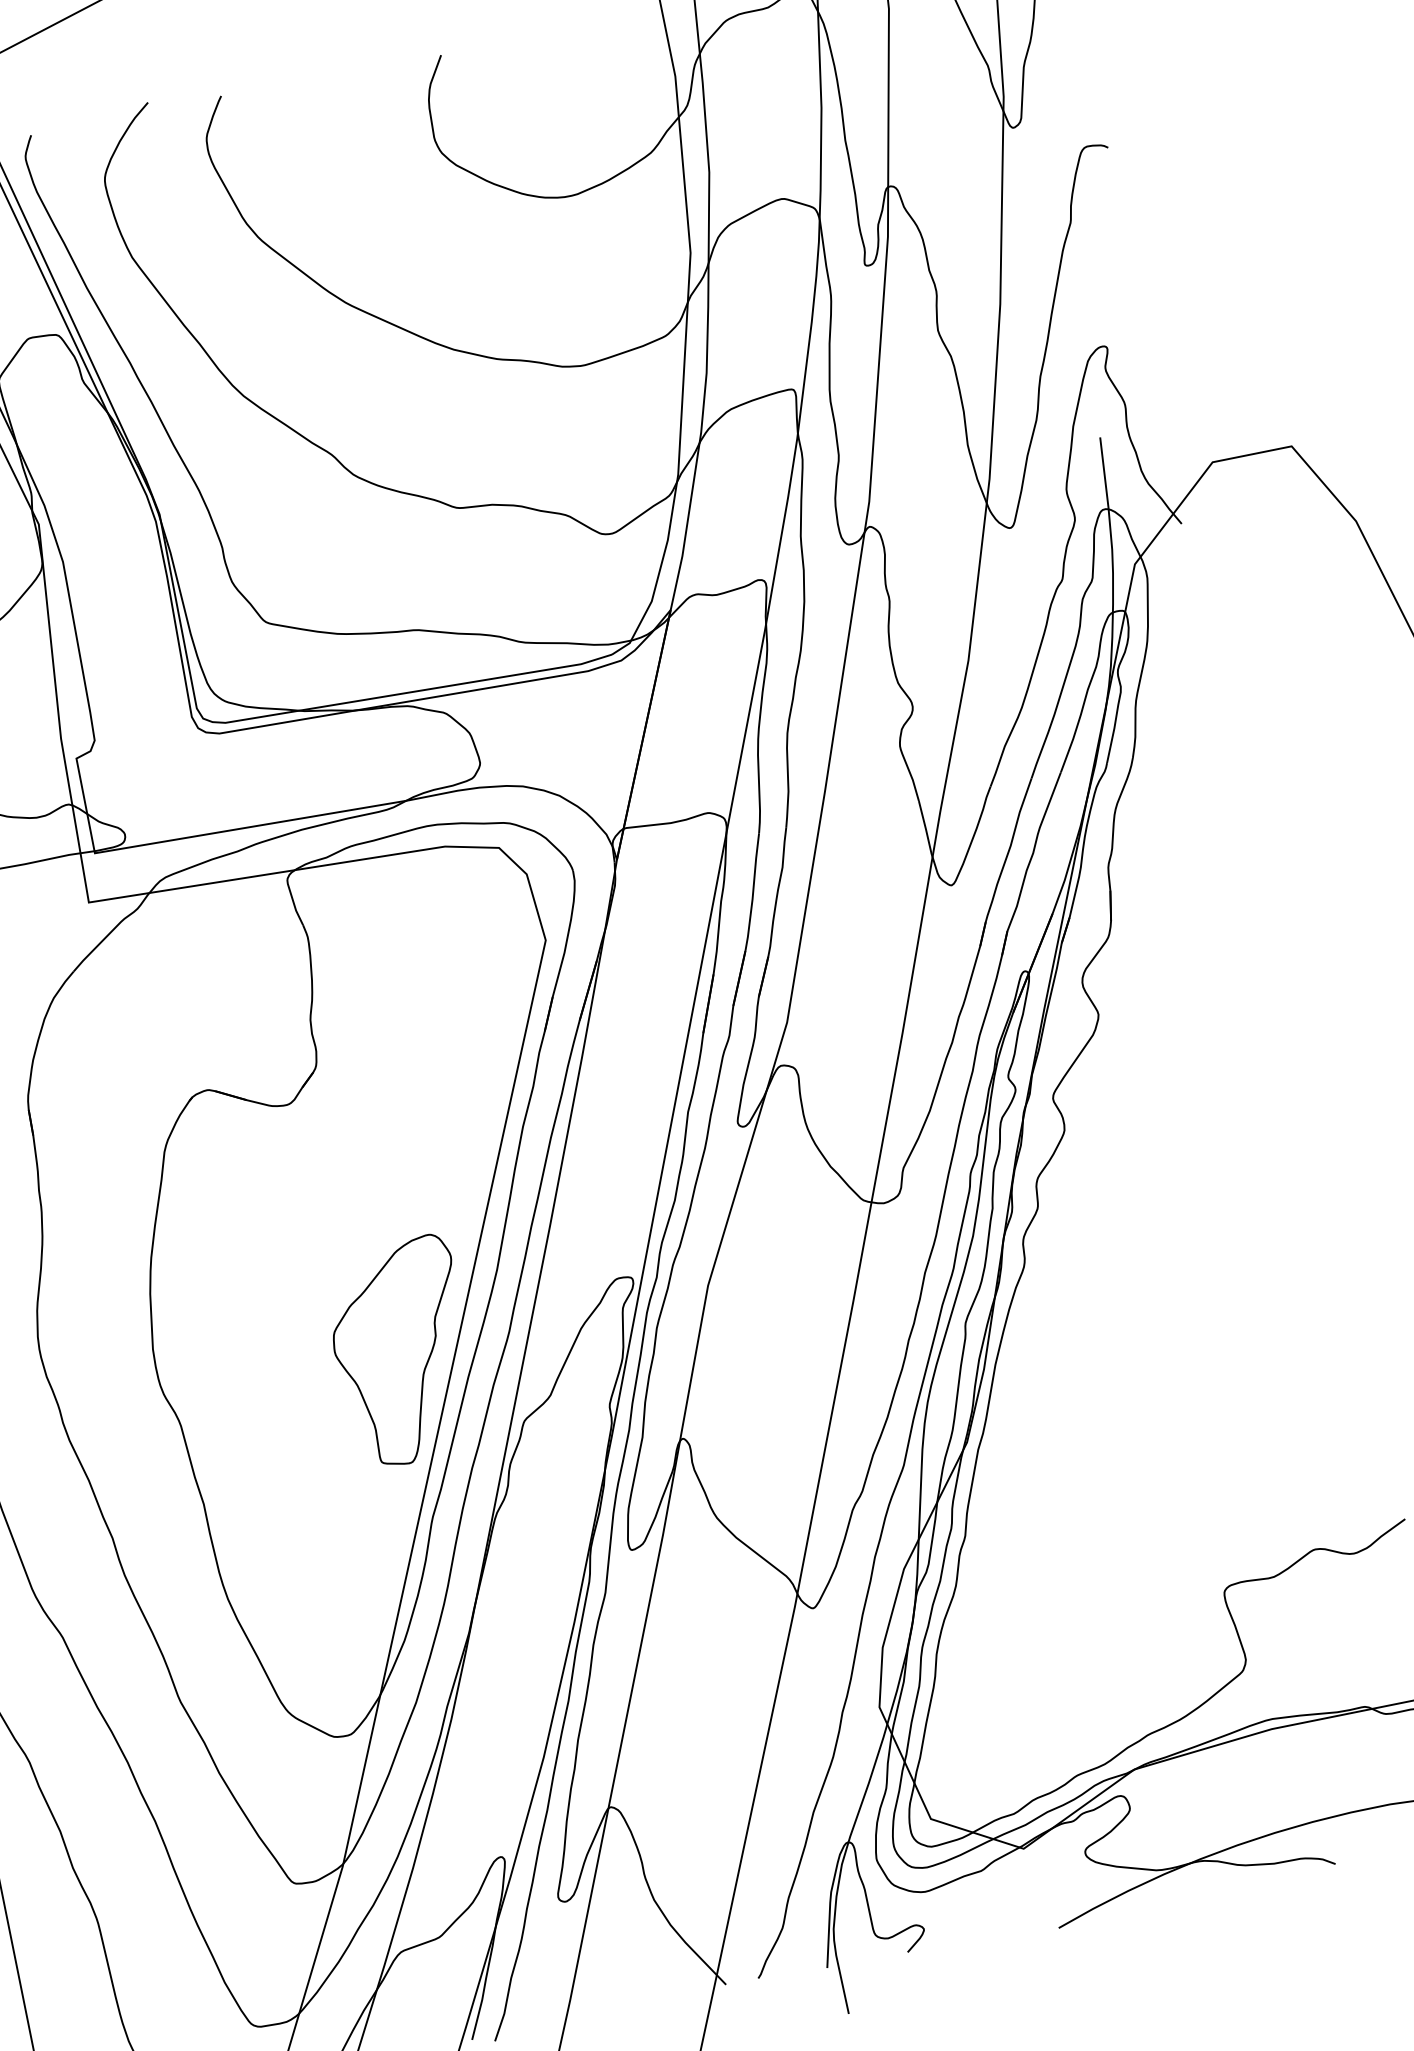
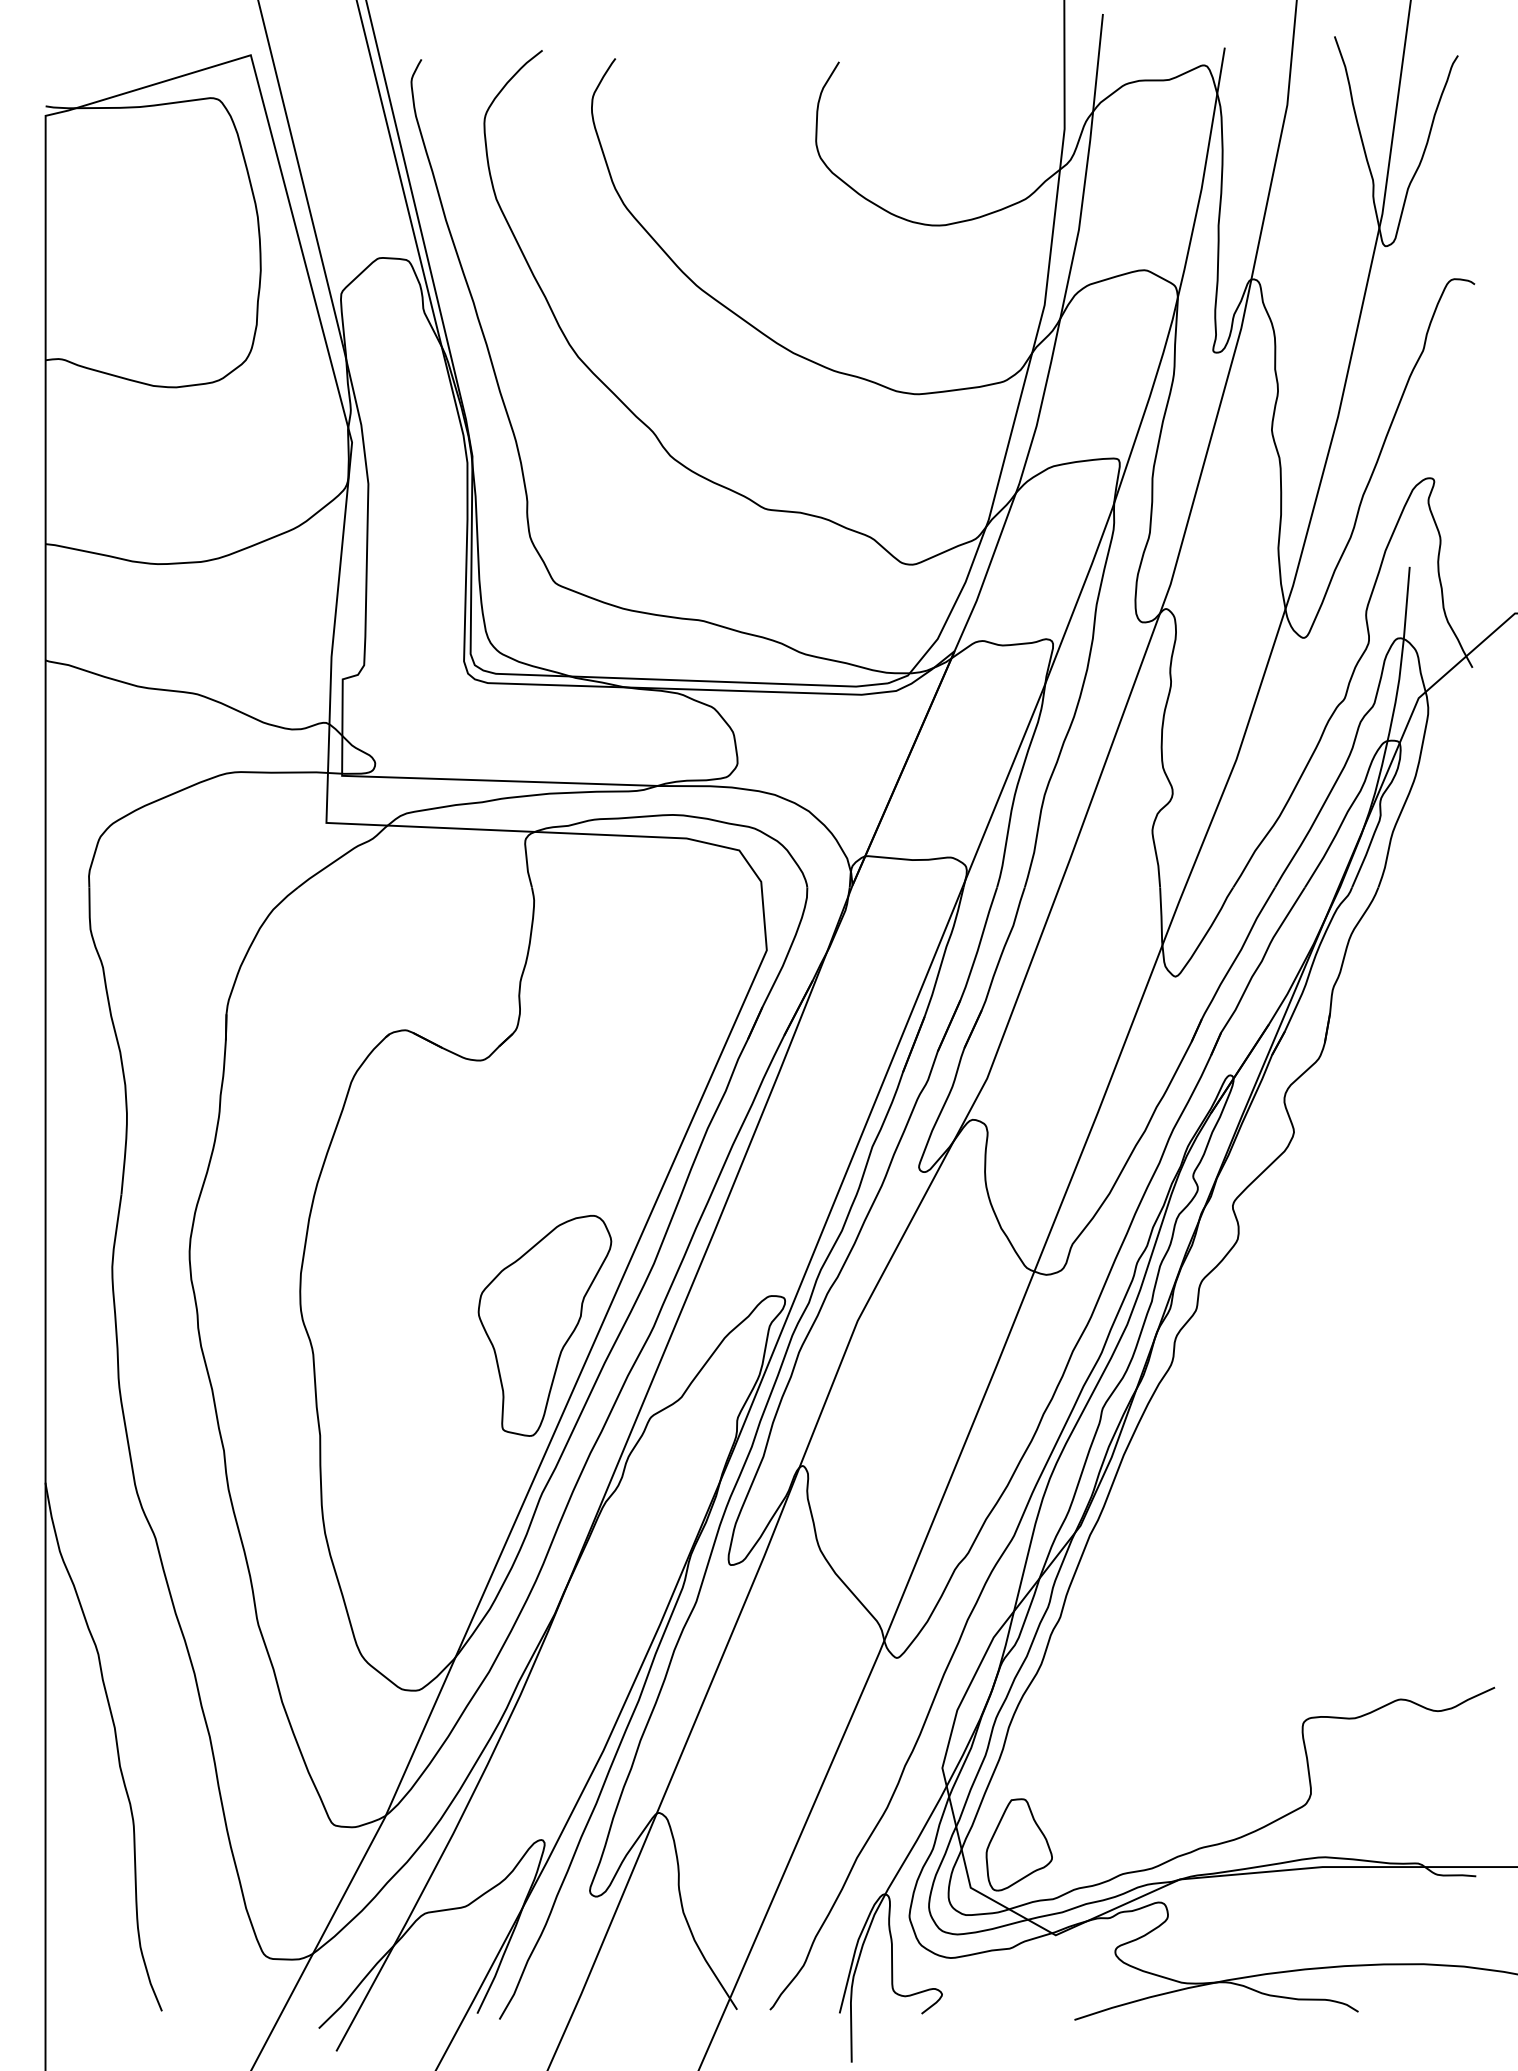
part: (969, 1767) -> (1018, 1844), added

